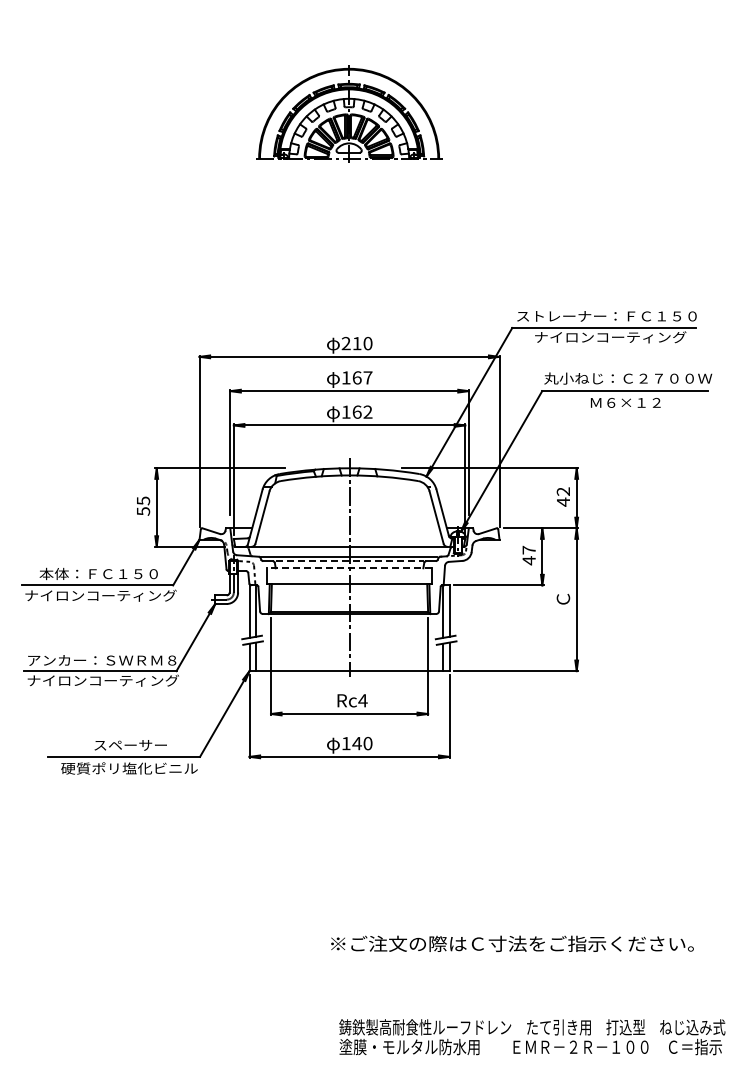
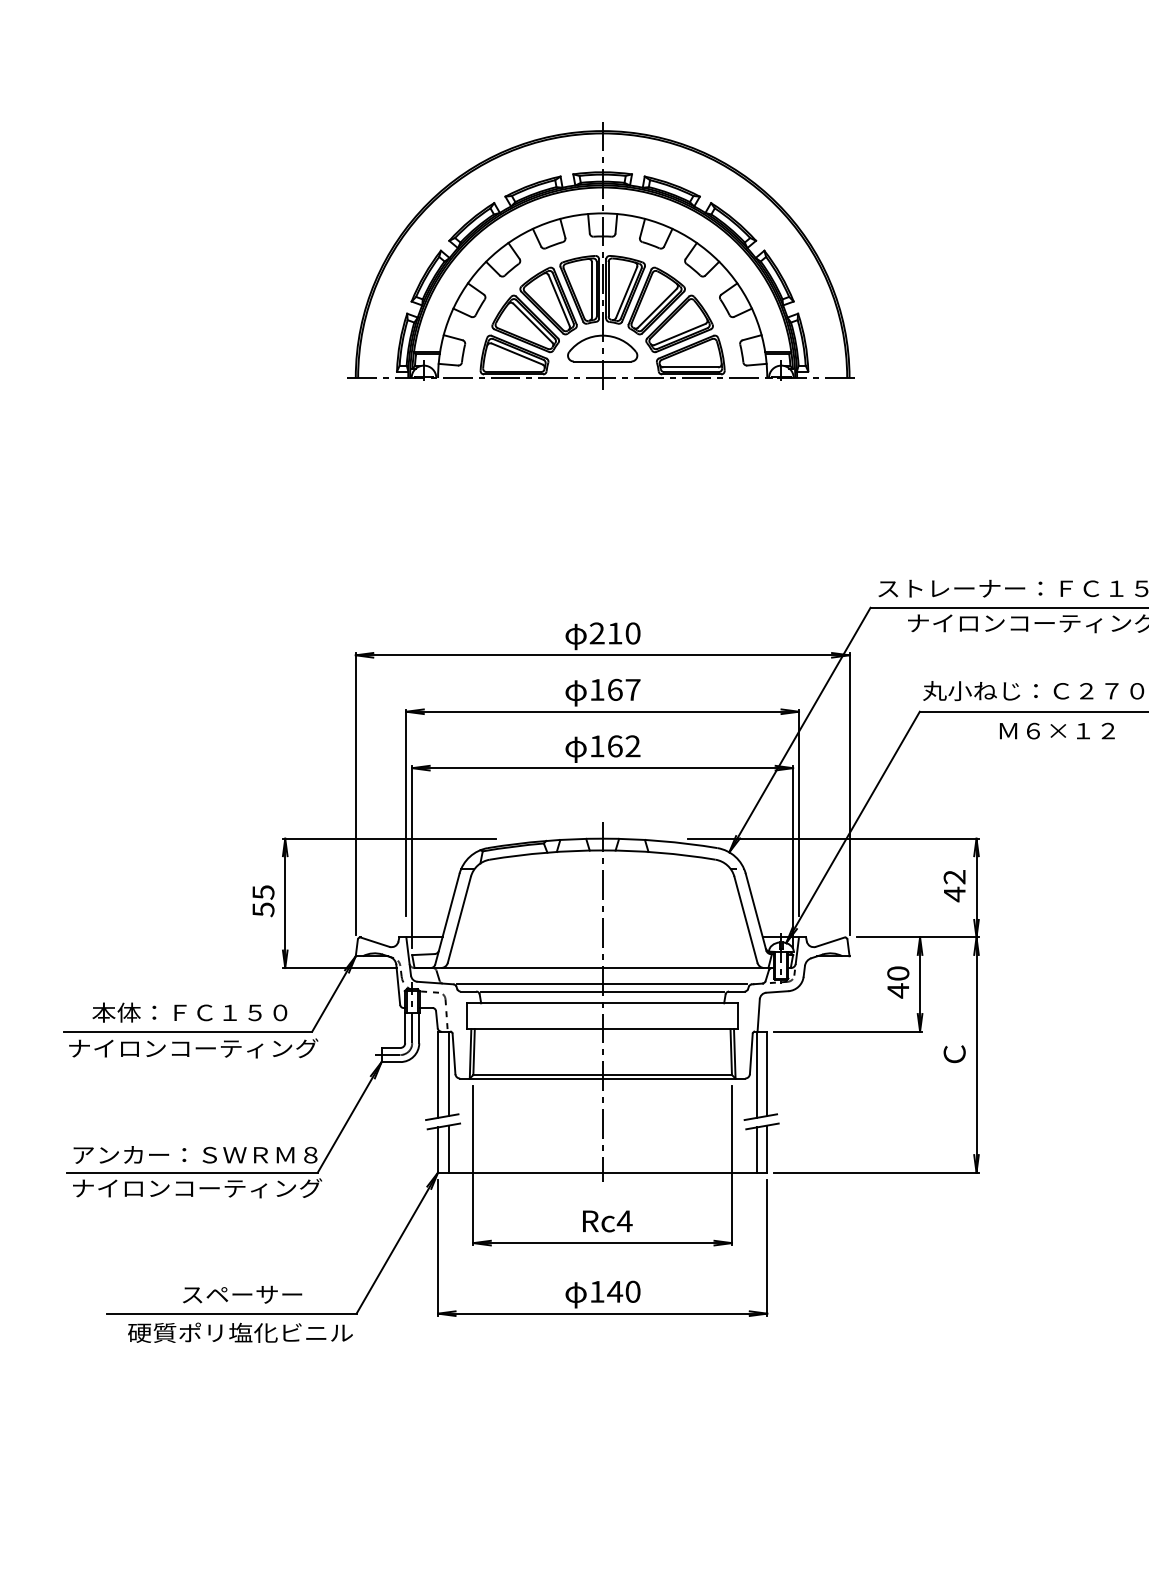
part: (348, 114) -> (600, 256), size x1.67
text: (528, 549) -> (897, 972), 47 -> 40
line: (349, 561) -> (602, 992), dashed -> solid
line: (349, 568) -> (602, 1003), dashed -> solid

